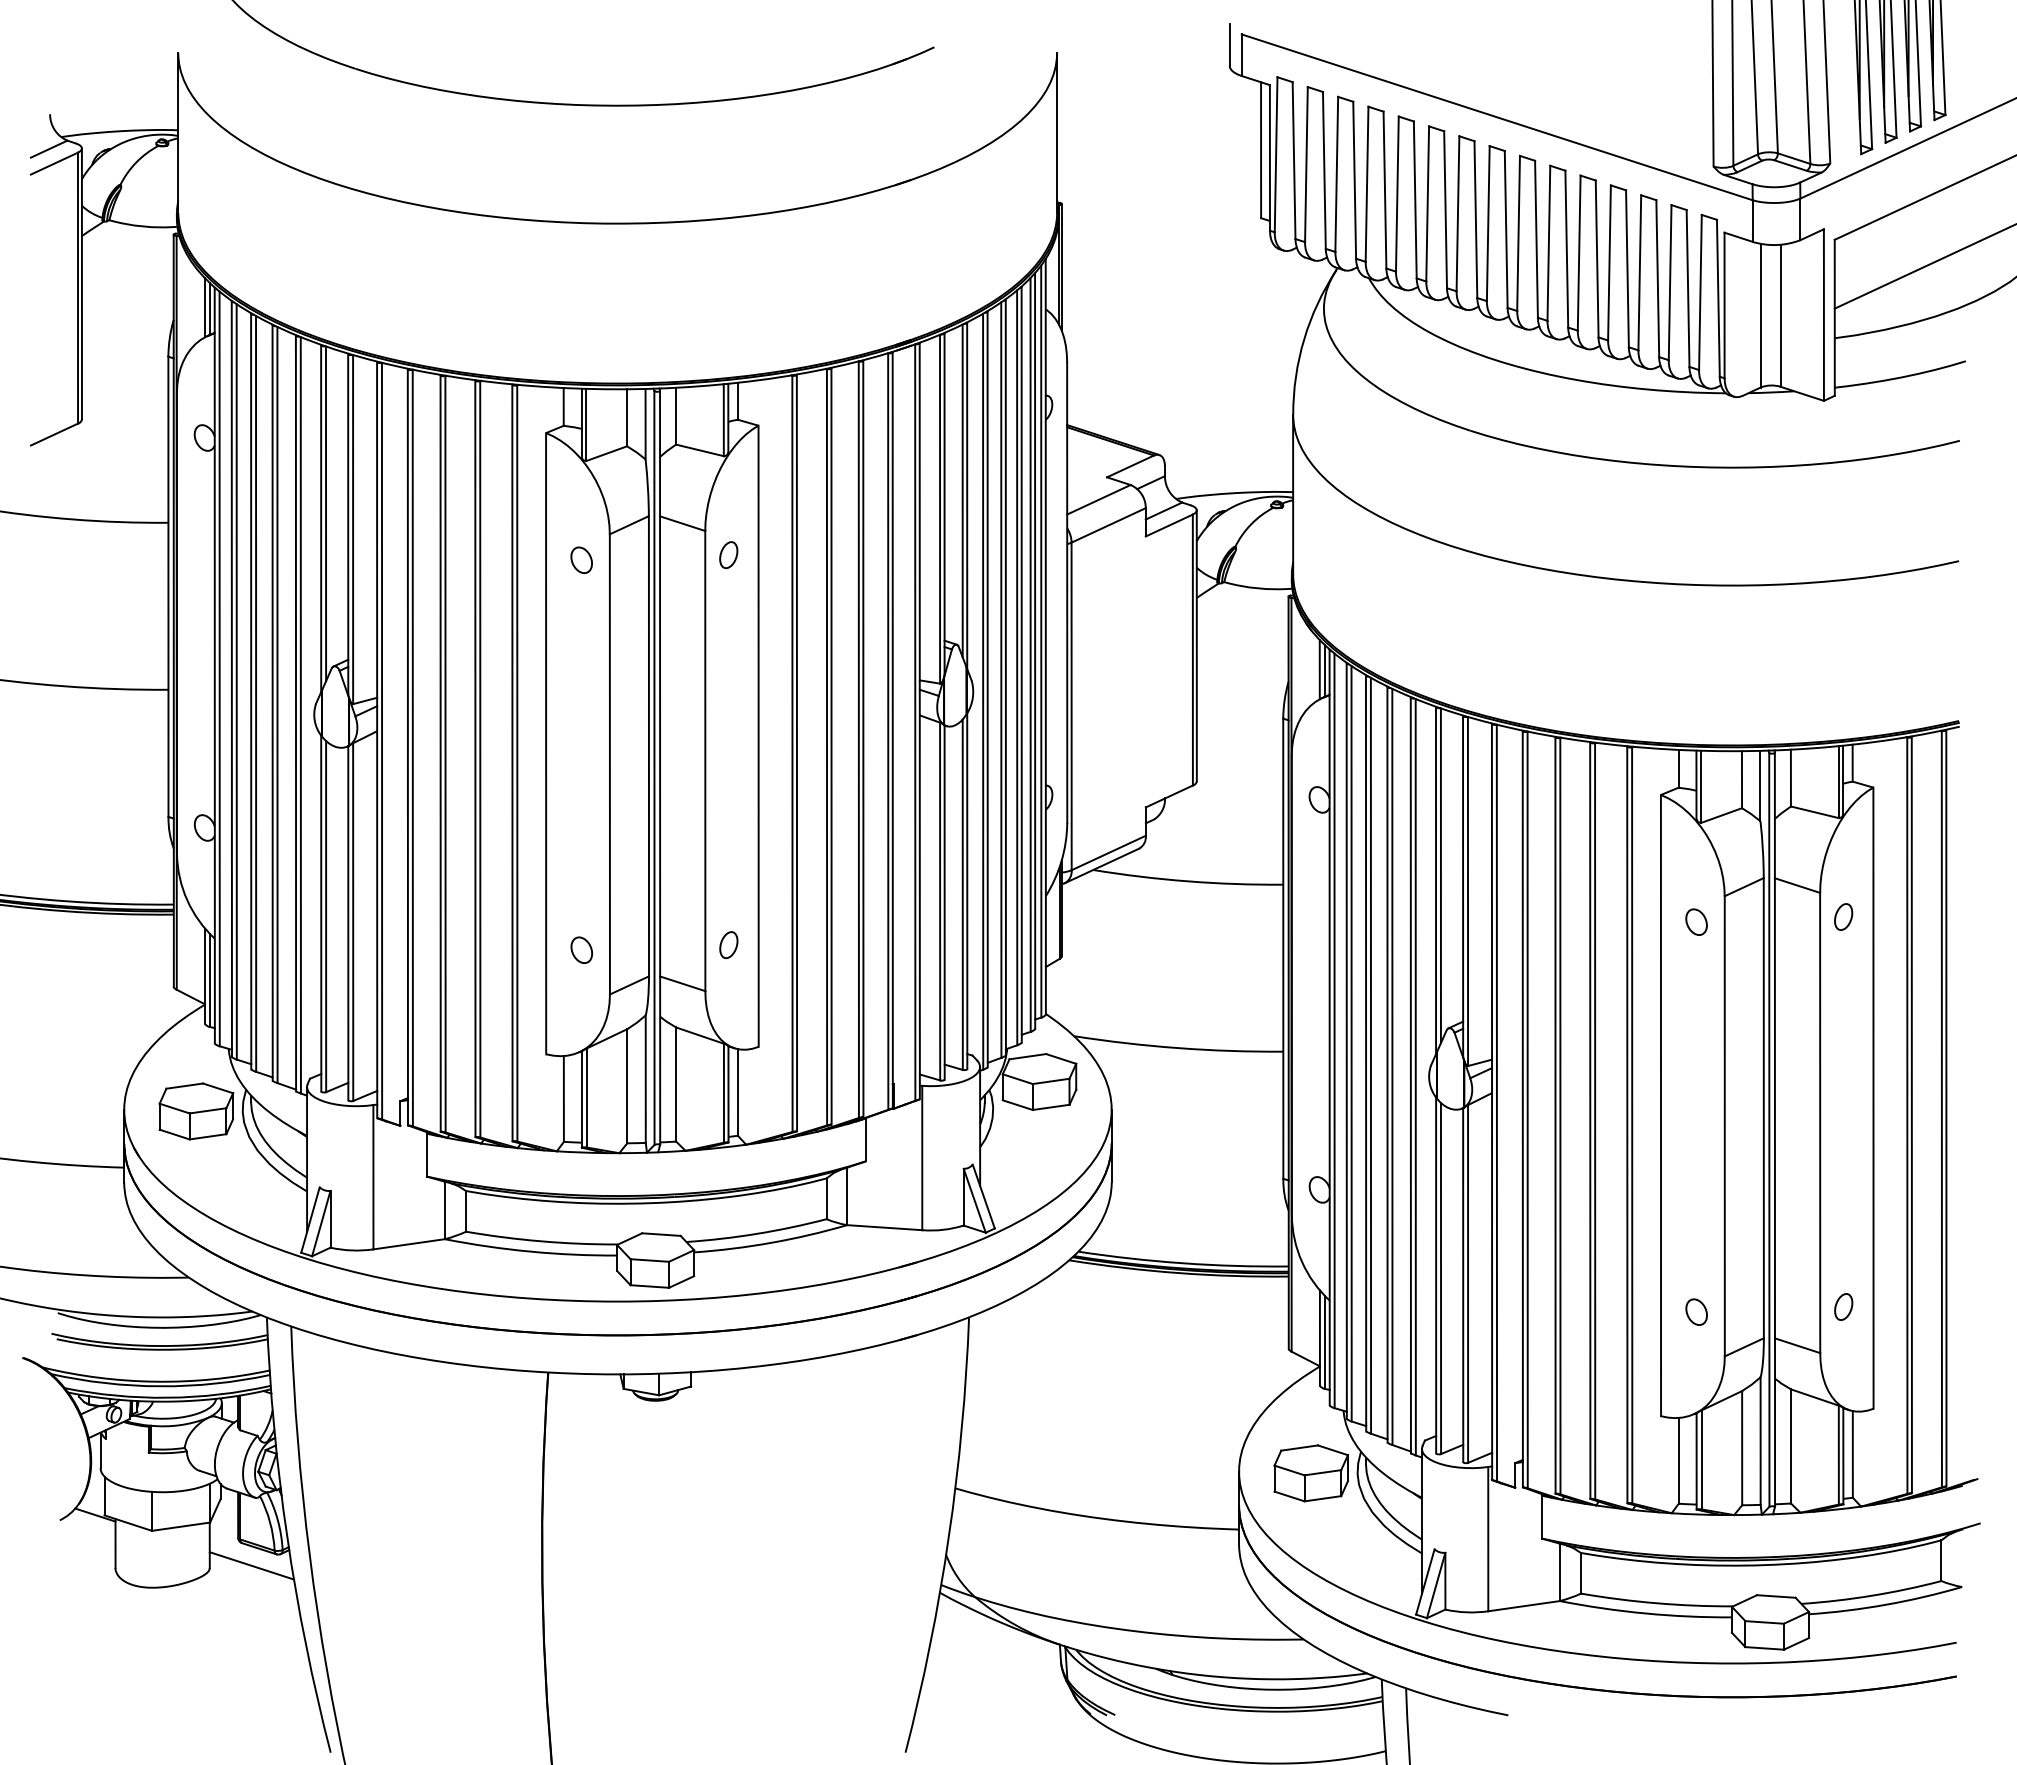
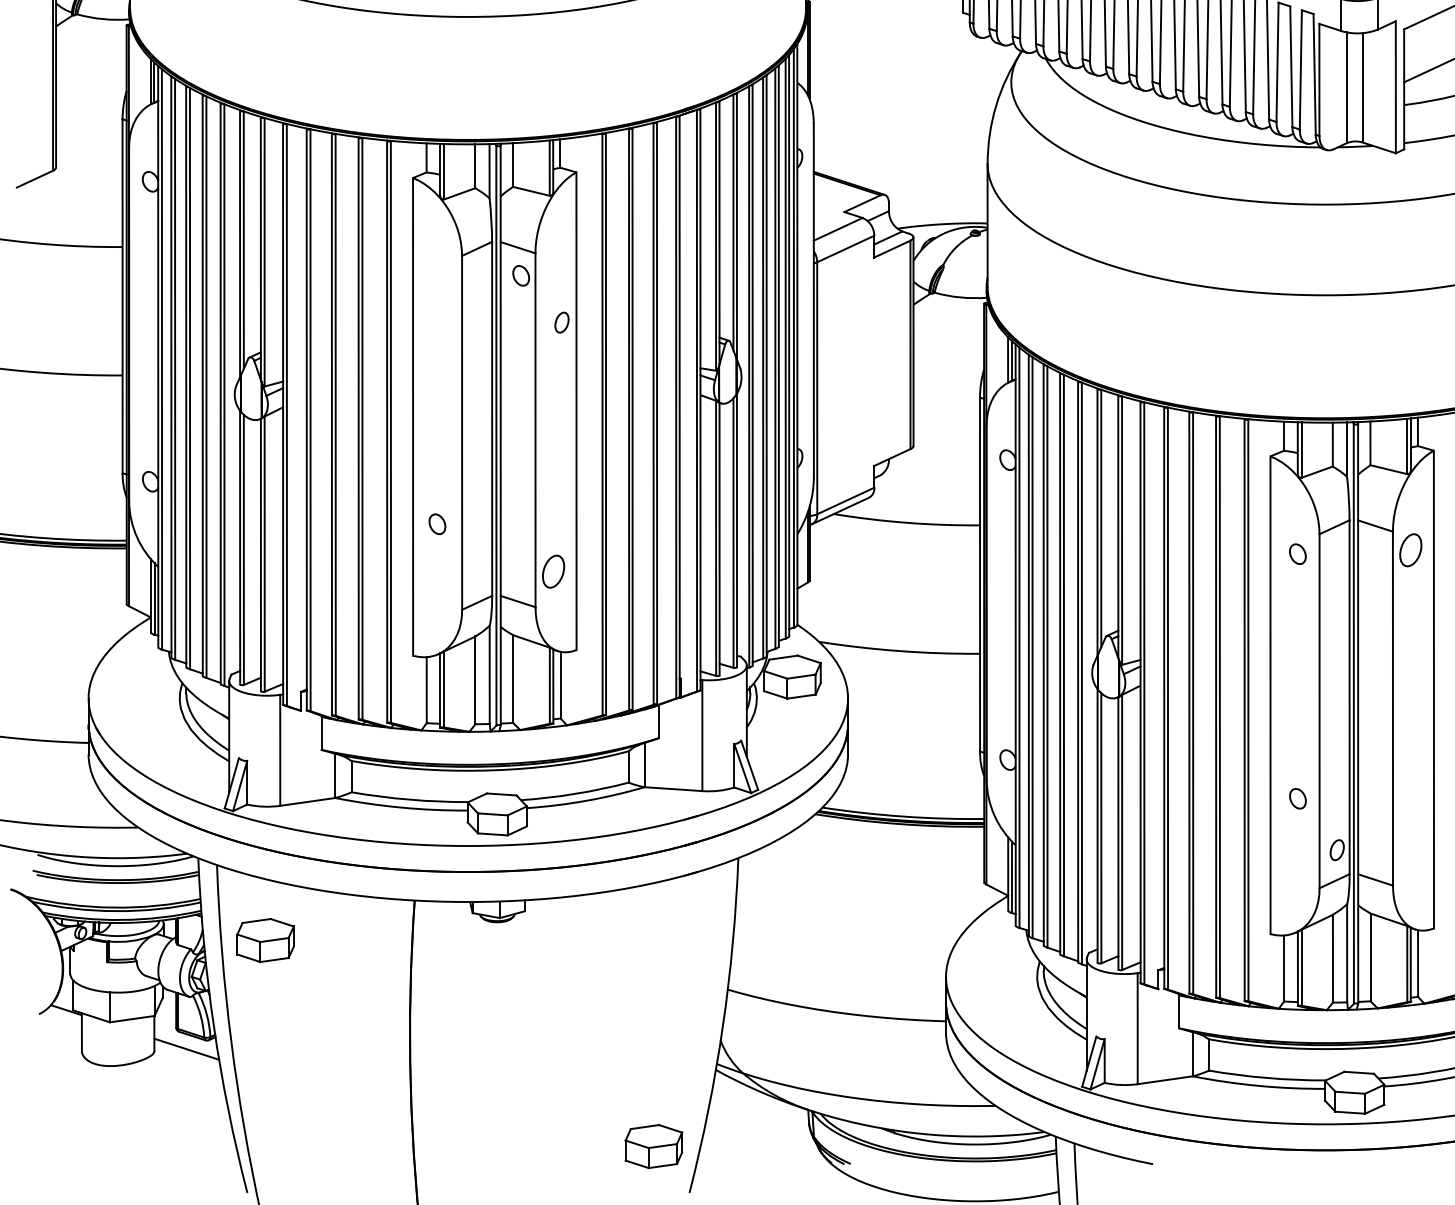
part: (728, 555) -> (561, 322), moved
part: (581, 559) -> (521, 275), moved
part: (1843, 916) -> (1410, 549), size x1.6
part: (728, 945) -> (553, 572), size x1.6
part: (581, 949) -> (437, 523), moved
part: (196, 1111) -> (265, 940), moved
part: (1843, 1306) -> (1337, 849), moved
part: (1696, 1311) -> (1297, 798), moved
part: (1311, 1473) -> (654, 1146), moved

